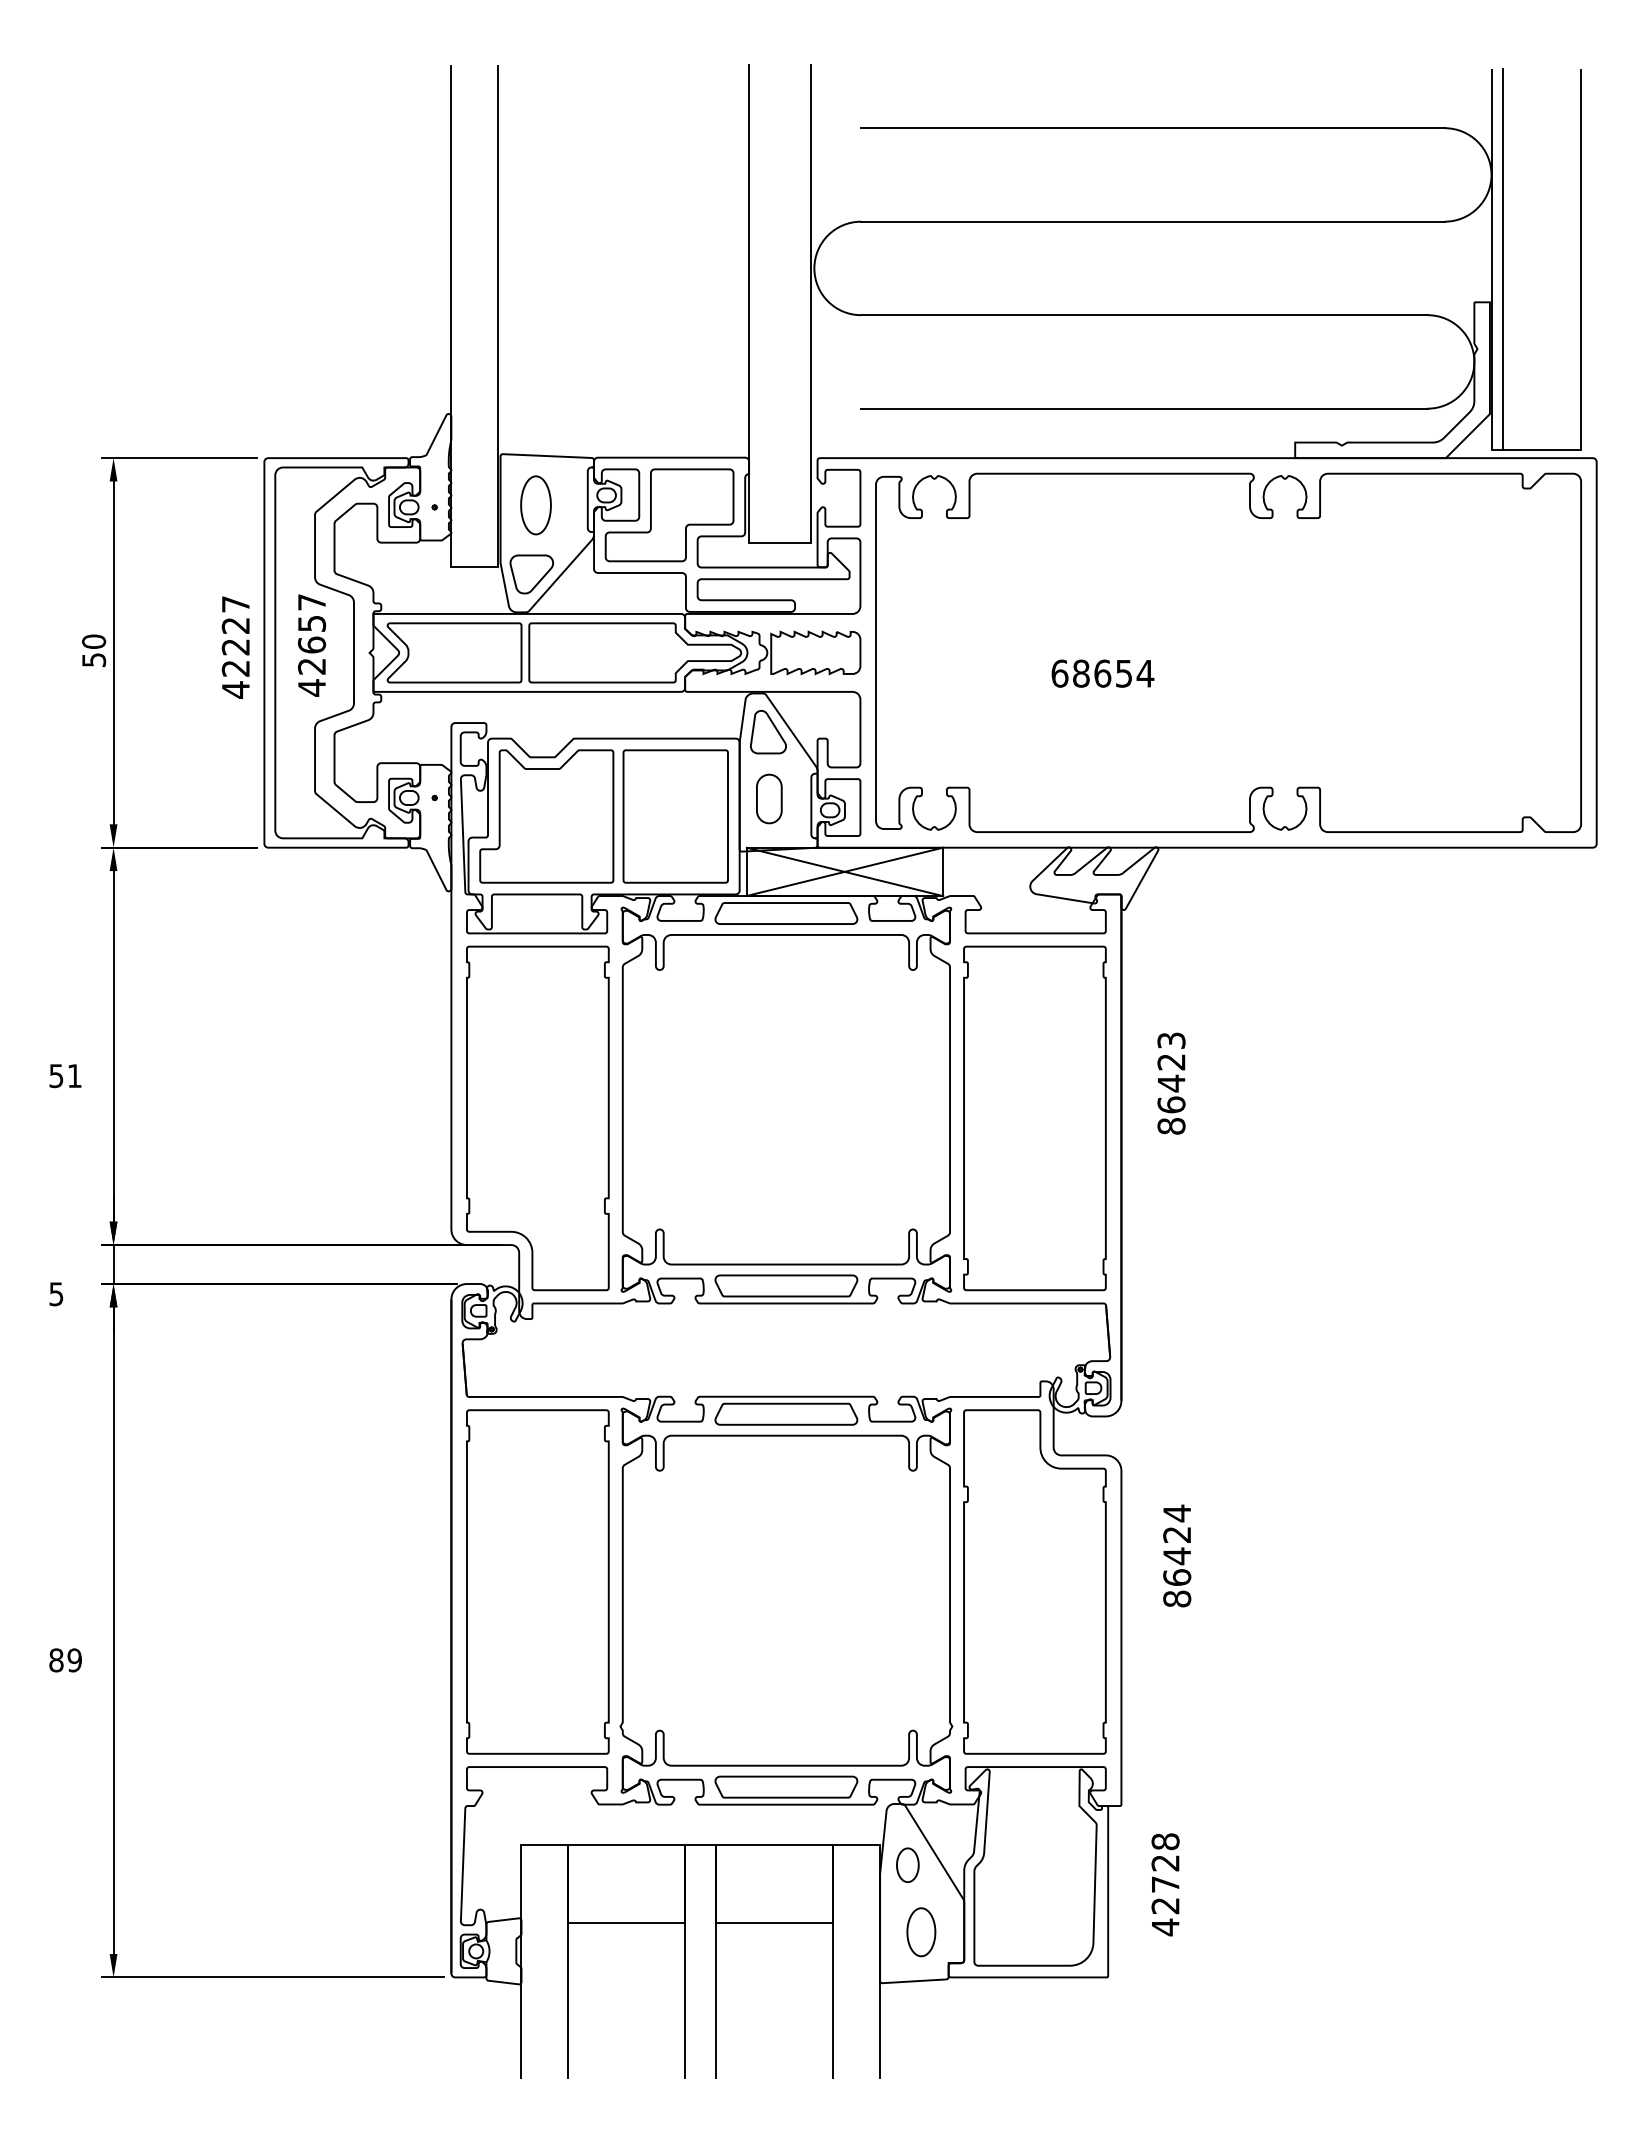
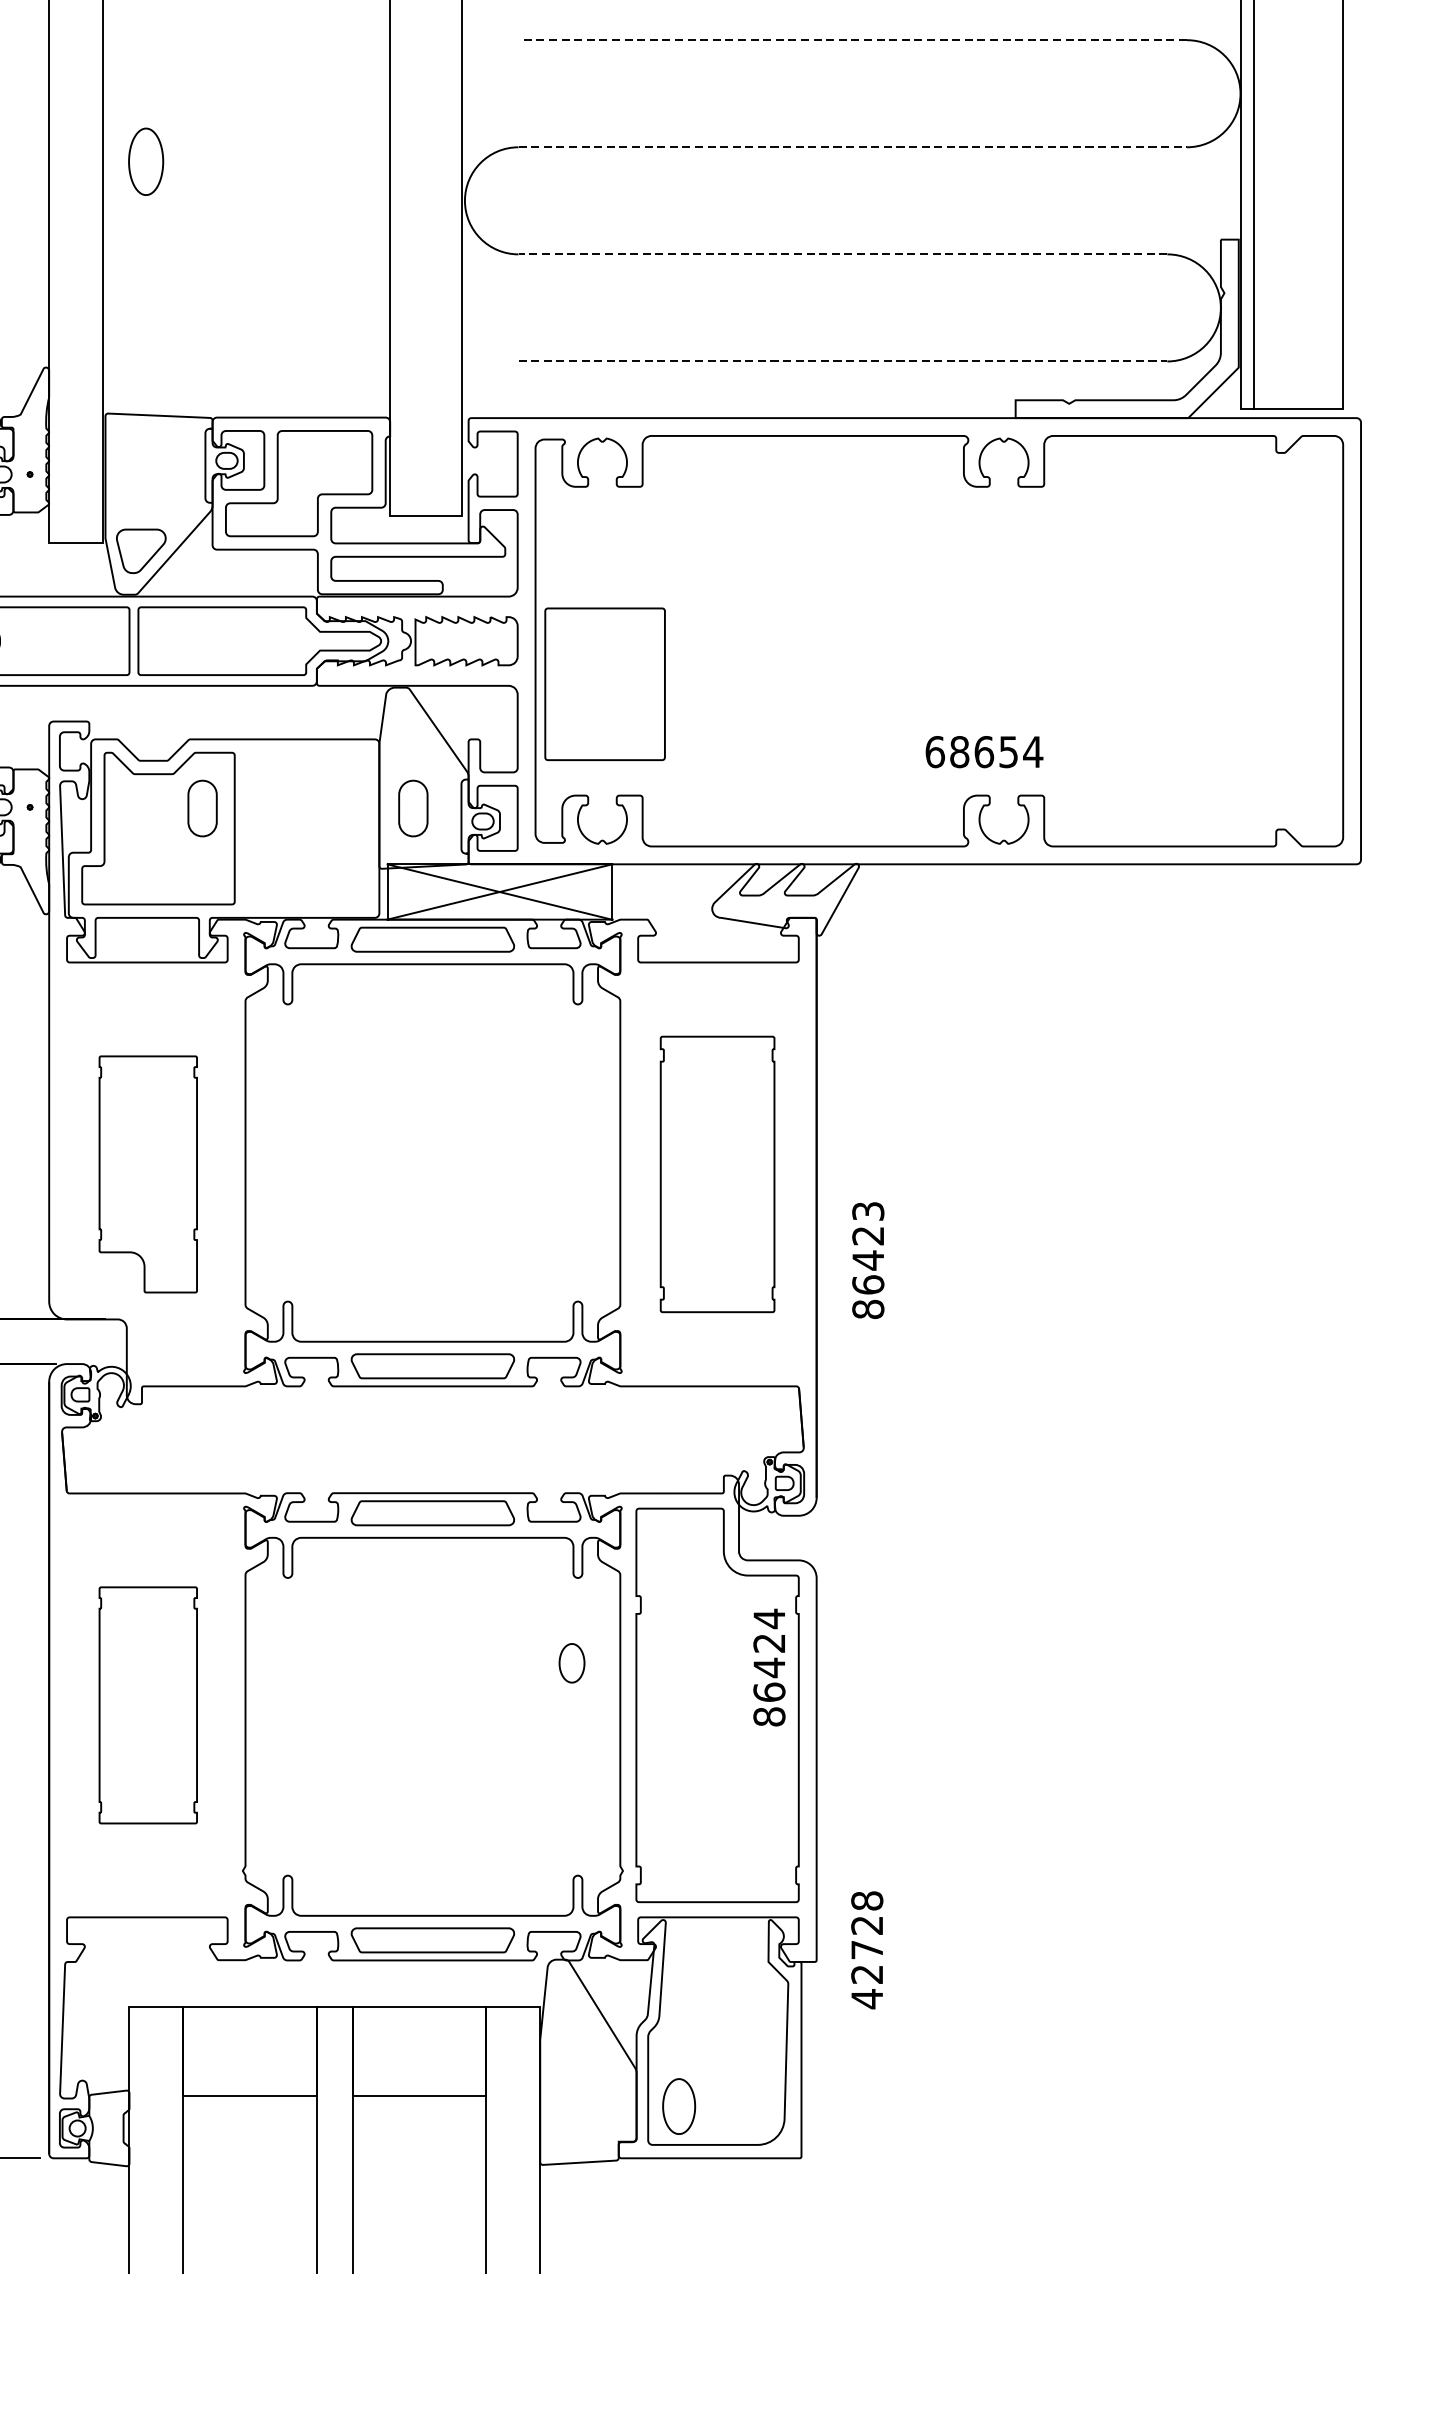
line: (1152, 128) -> (852, 40), solid -> dashed
line: (1152, 221) -> (852, 147), solid -> dashed
line: (1143, 315) -> (841, 254), solid -> dashed
line: (1144, 408) -> (843, 361), solid -> dashed
part: (535, 505) -> (145, 161), moved
text: (1102, 673) -> (983, 751), moved
part: (768, 732) -> (412, 732), removed
part: (585, 798) -> (202, 807), added
part: (675, 816) -> (604, 684), moved
text: (1171, 1083) -> (868, 1260), moved
part: (537, 1118) -> (147, 1174), size x0.6
part: (1034, 1118) -> (717, 1174), size x0.7
text: (1177, 1555) -> (769, 1667), moved
part: (537, 1581) -> (147, 1704), size x0.6
part: (907, 1864) -> (571, 1662), moved
text: (1165, 1884) -> (867, 1949), moved
part: (921, 1932) -> (679, 2106), moved

